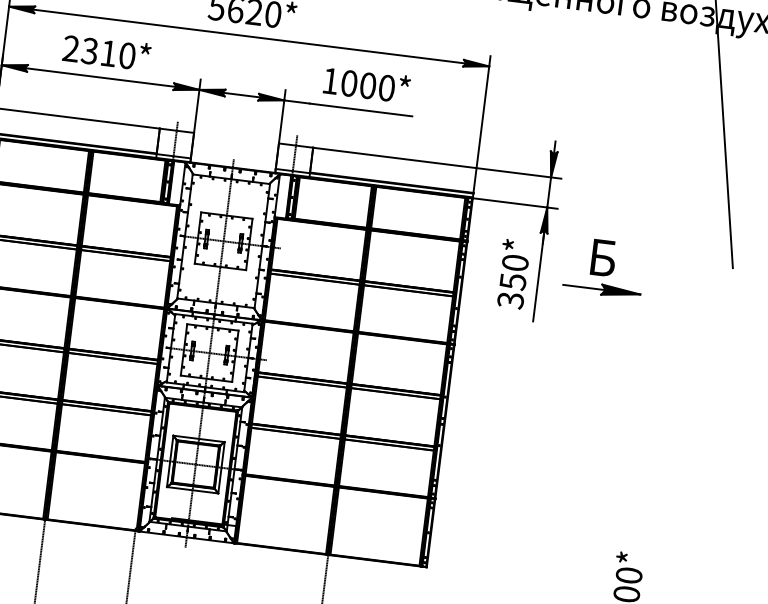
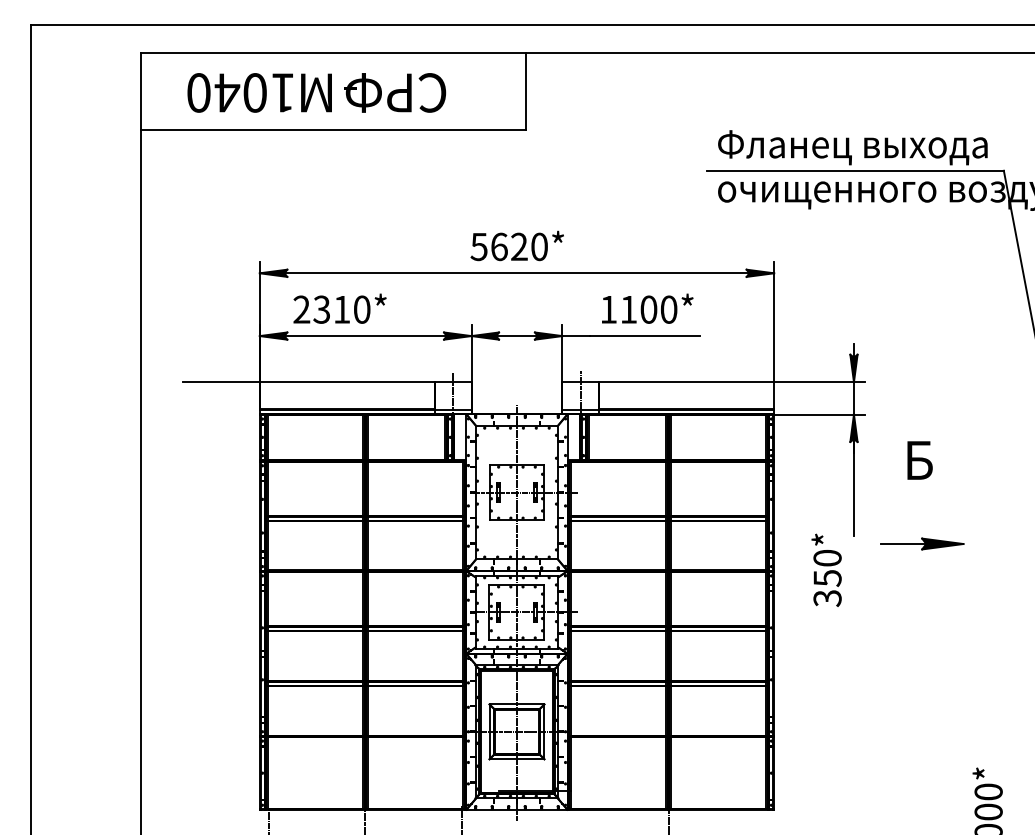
text: (106, 52) -> (339, 308), moved
text: (349, 83) -> (628, 309), 1000* -> 1100*
text: (513, 273) -> (826, 569), moved
part: (602, 289) -> (922, 543), moved

